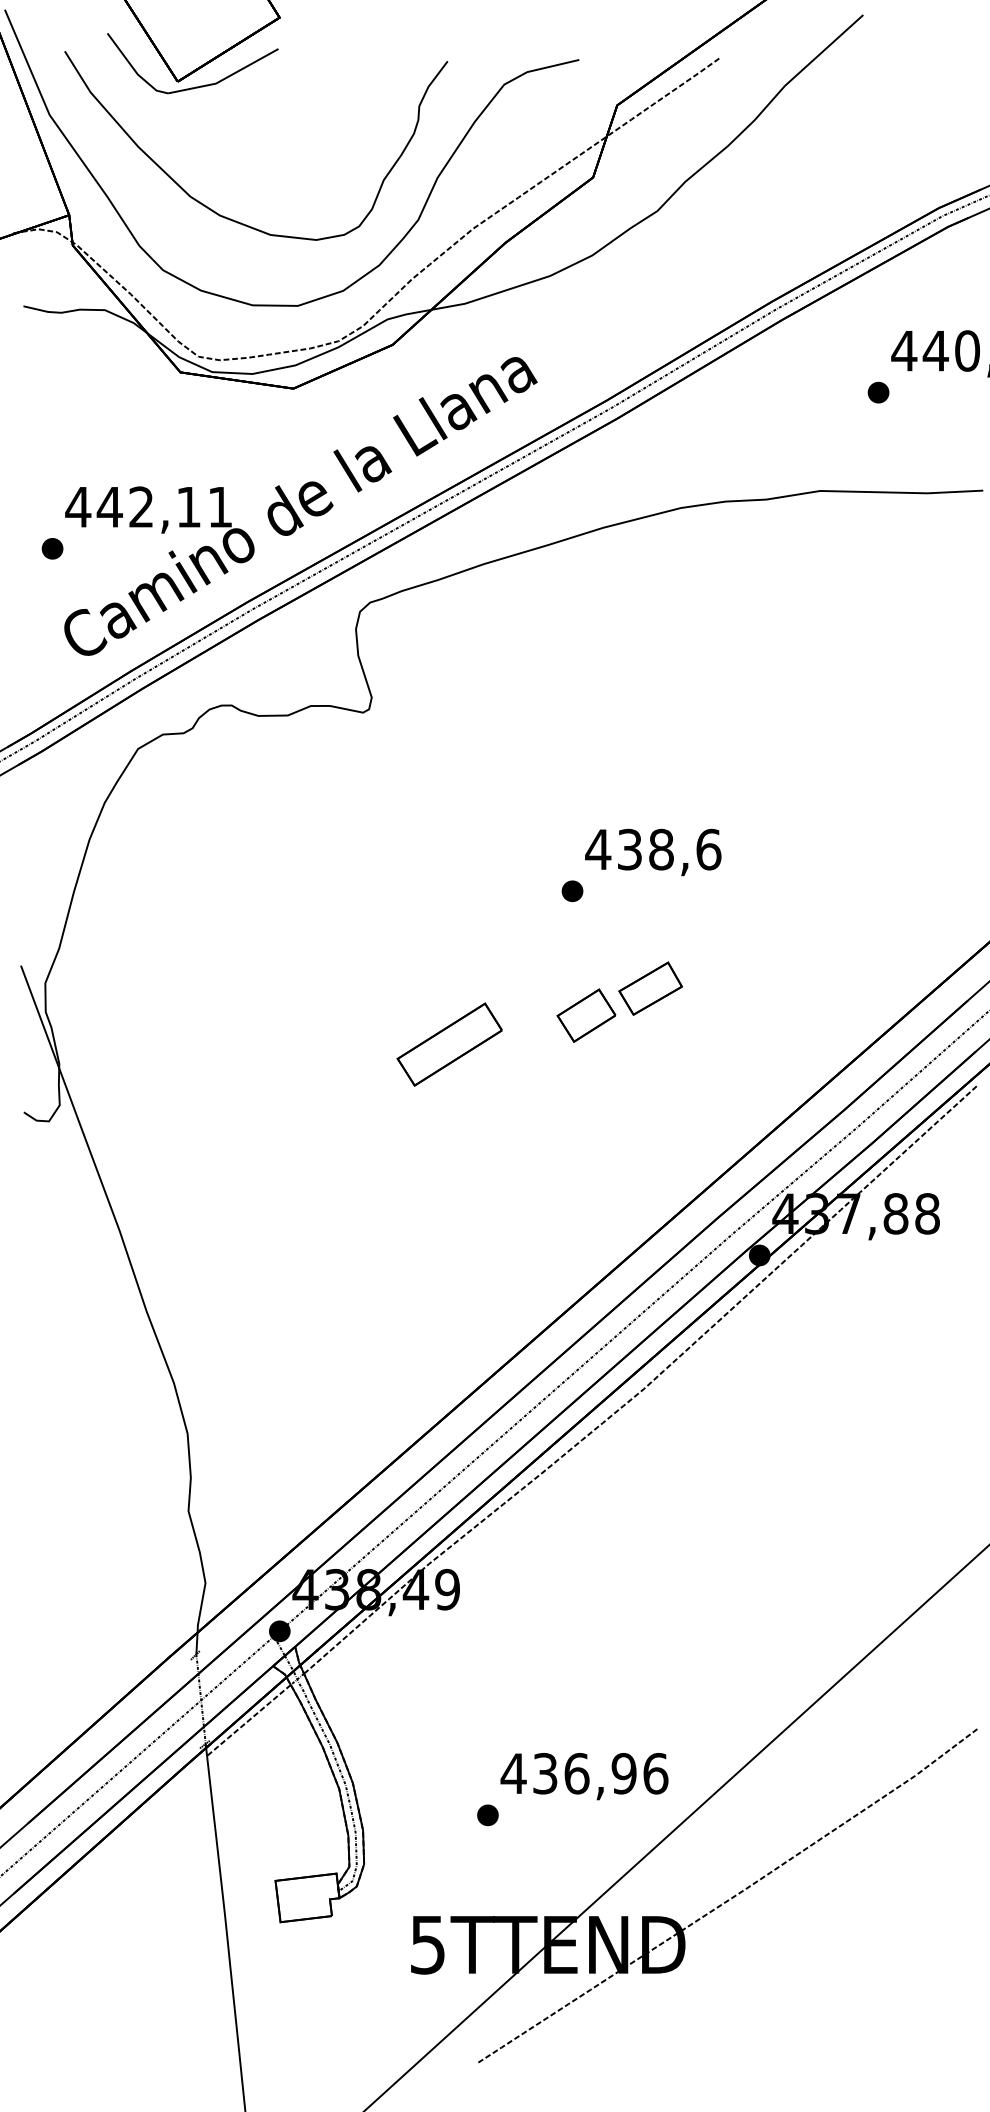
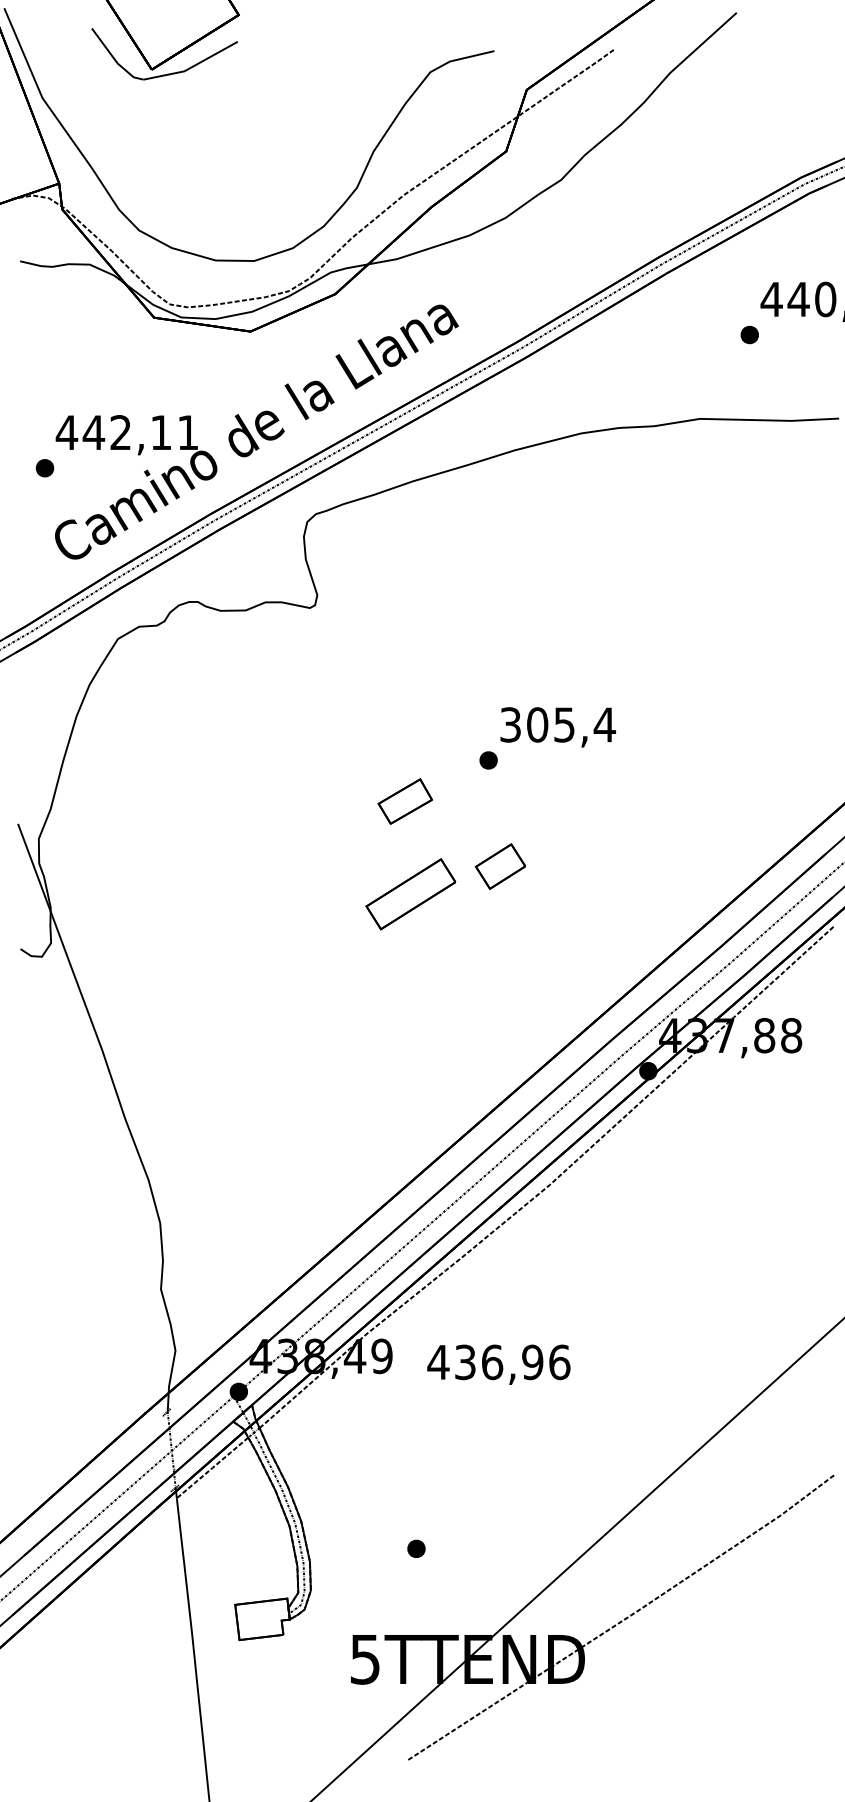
part: (228, 217) -> (195, 185), removed
text: (653, 849) -> (557, 724), 438,6 -> 305,4
part: (649, 988) -> (404, 801), moved
part: (449, 1044) -> (410, 894), moved
text: (584, 1776) -> (498, 1364), moved

